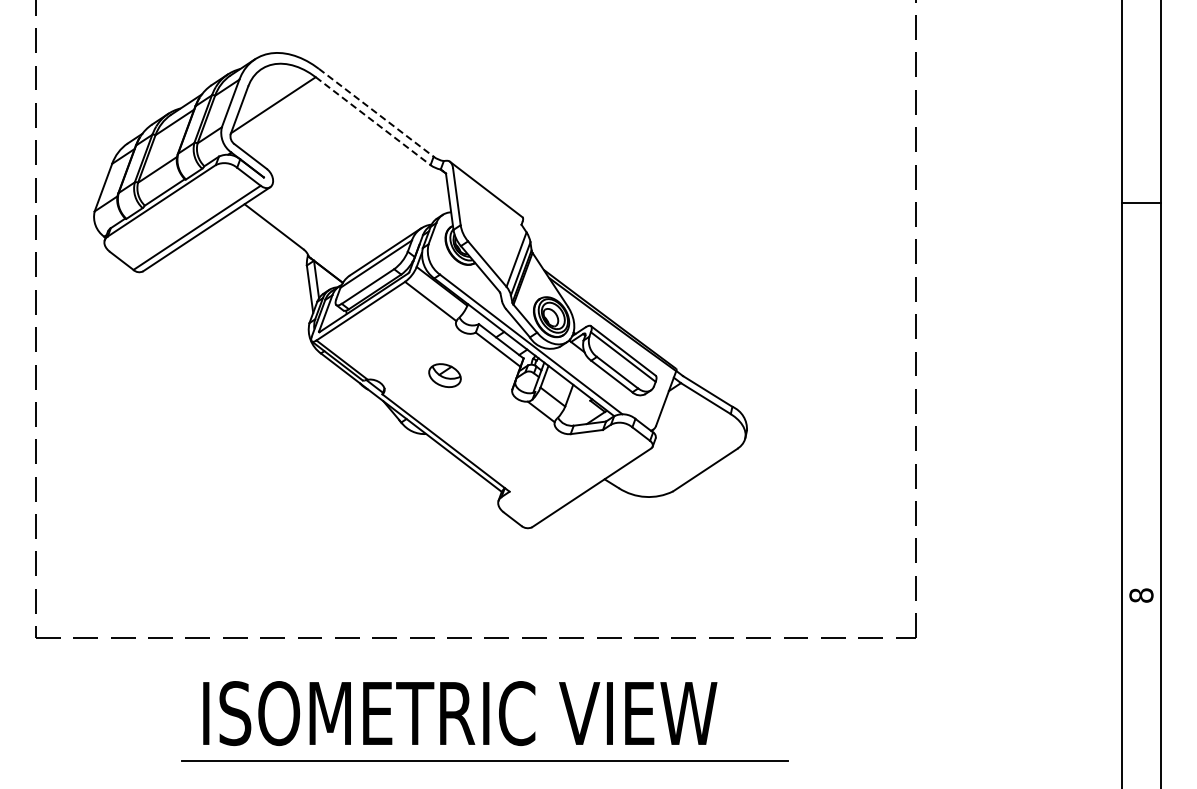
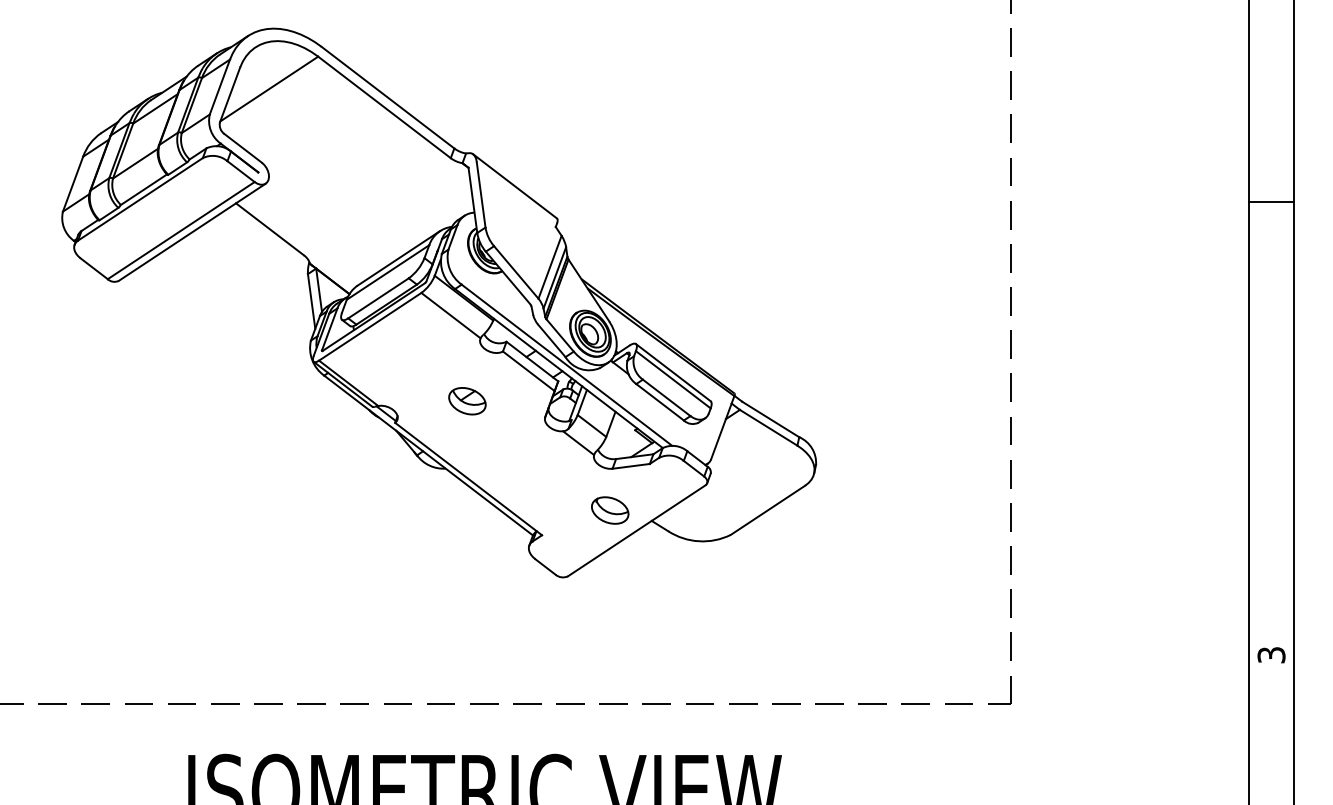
line: (376, 113) -> (388, 98), dashed -> solid
line: (373, 121) -> (384, 107), dashed -> solid
part: (568, 469) -> (610, 509), added
text: (1141, 595) -> (1271, 655), 8 -> 3

